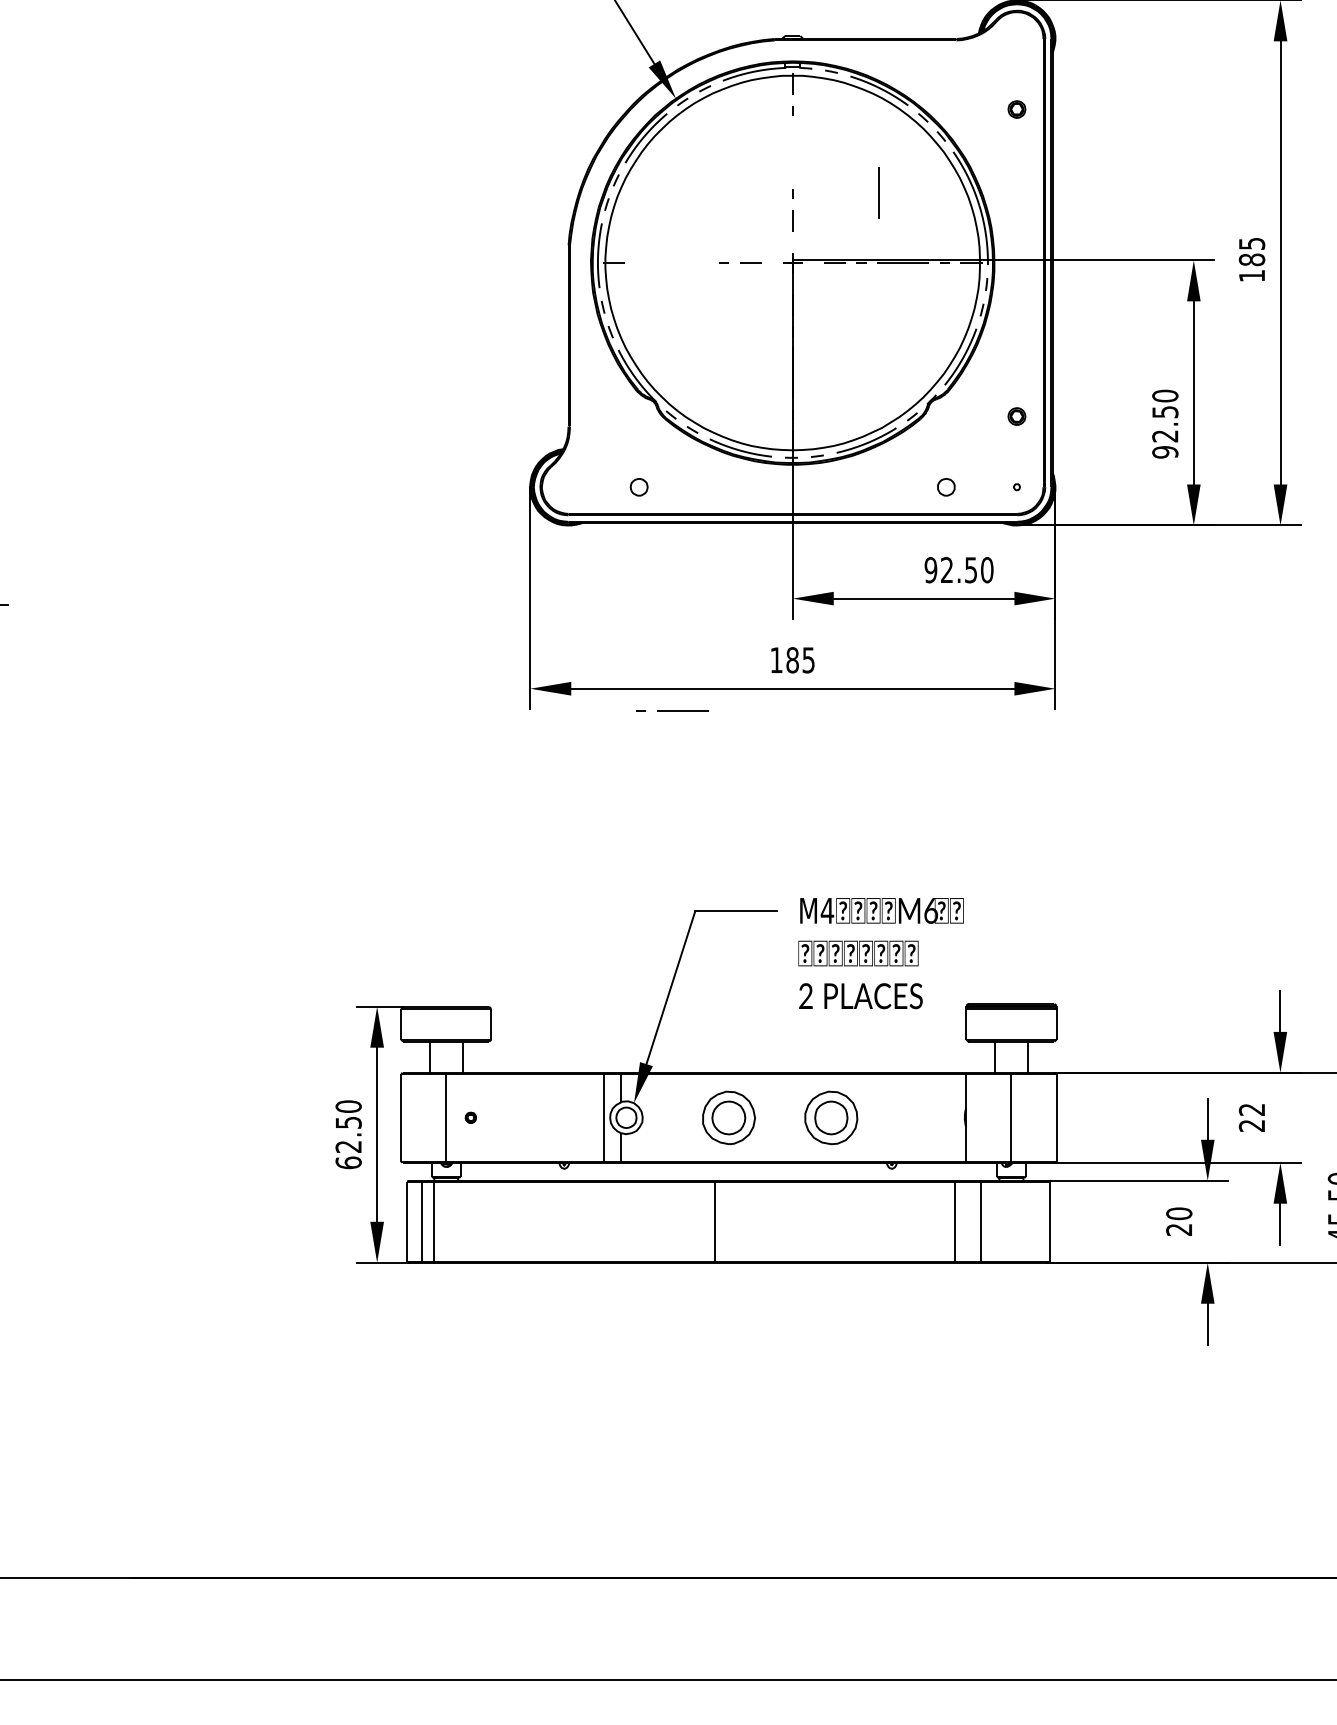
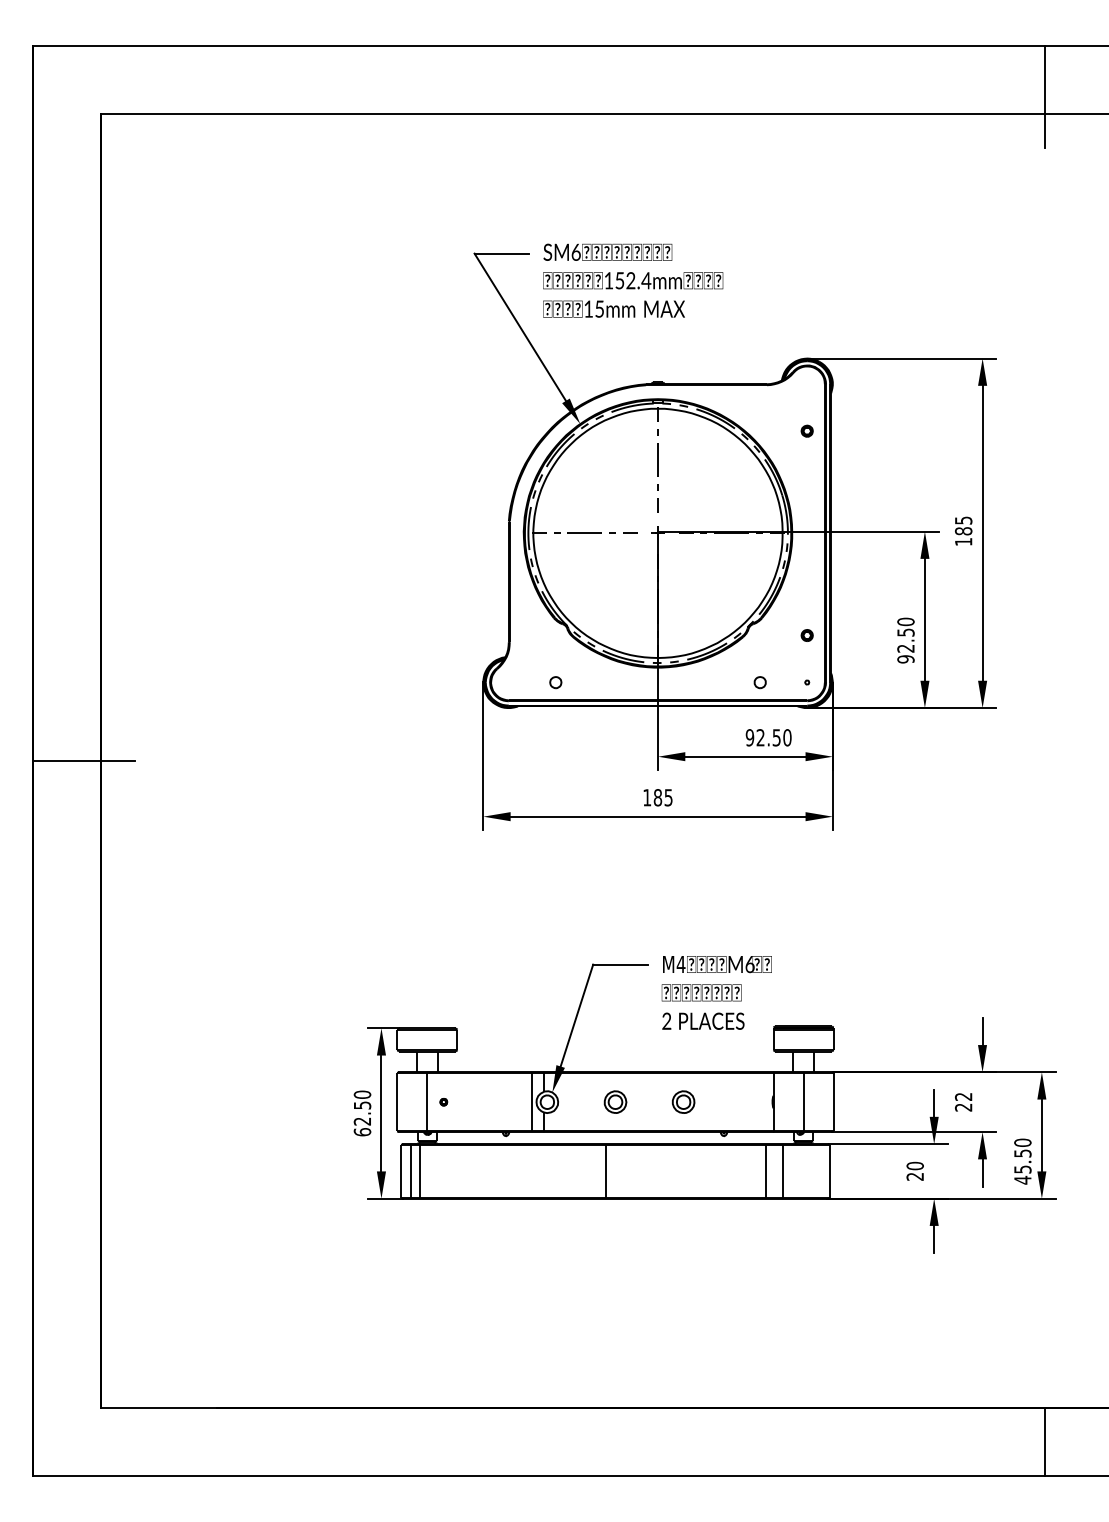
line: (877, 192) -> (657, 459), moved
line: (671, 709) -> (577, 532), moved
part: (728, 1116) -> (615, 1101), size x0.62
part: (831, 1116) -> (683, 1101), size x0.62

